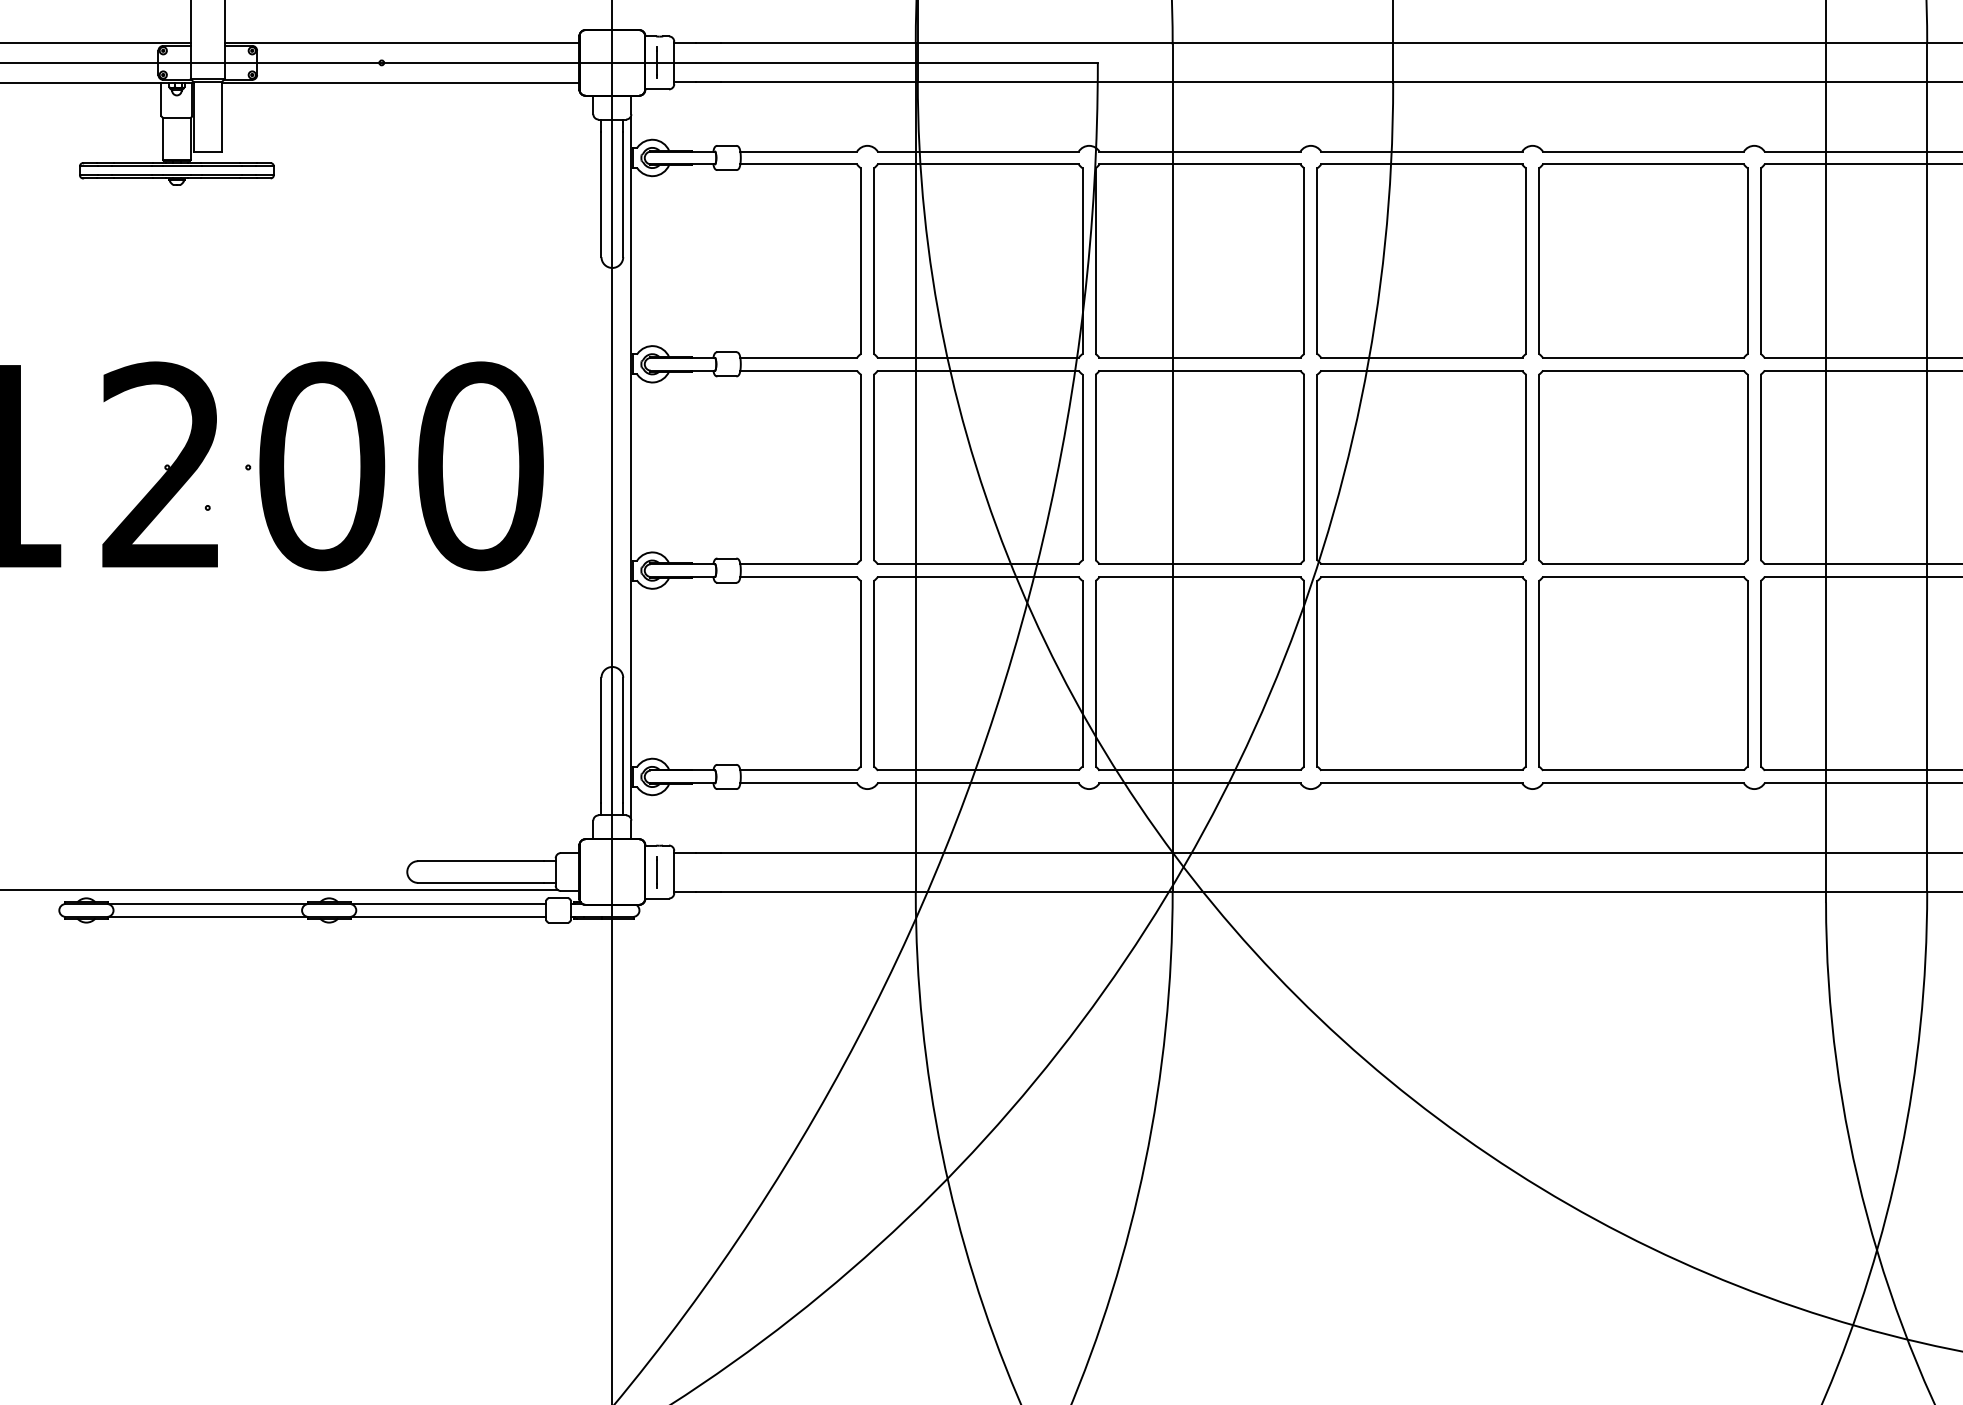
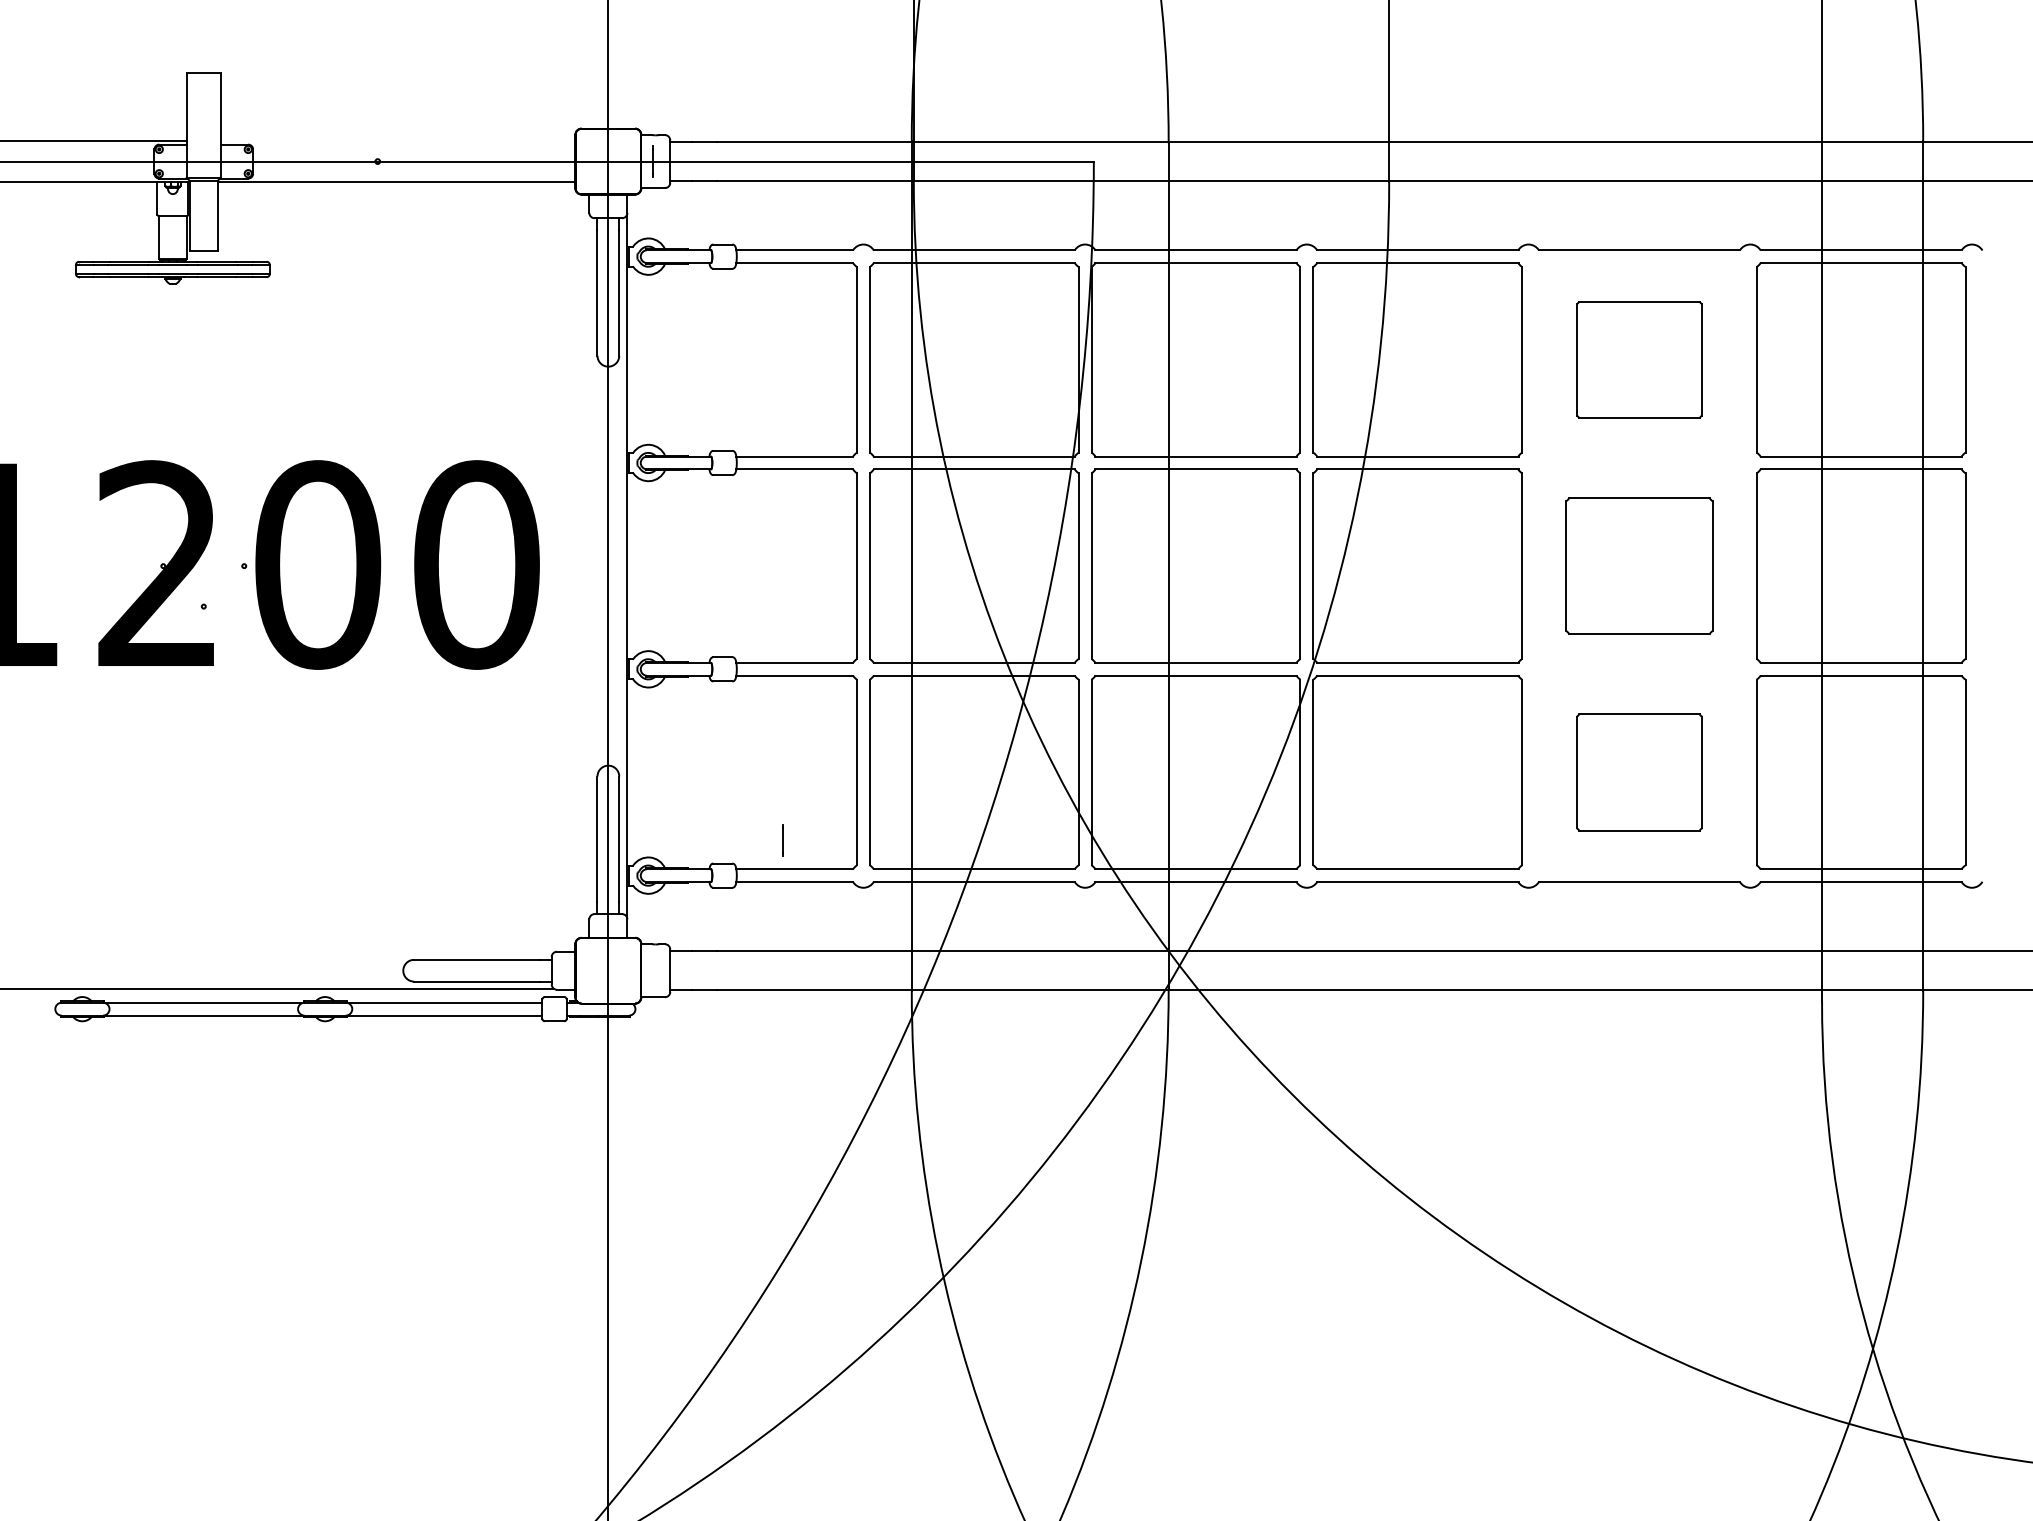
line: (401, 42) -> (397, 141), removed
part: (1643, 260) -> (1639, 359), size x0.6
part: (1643, 466) -> (1639, 565), size x0.7
part: (1643, 673) -> (1639, 772), size x0.6
line: (656, 871) -> (782, 840), moved

